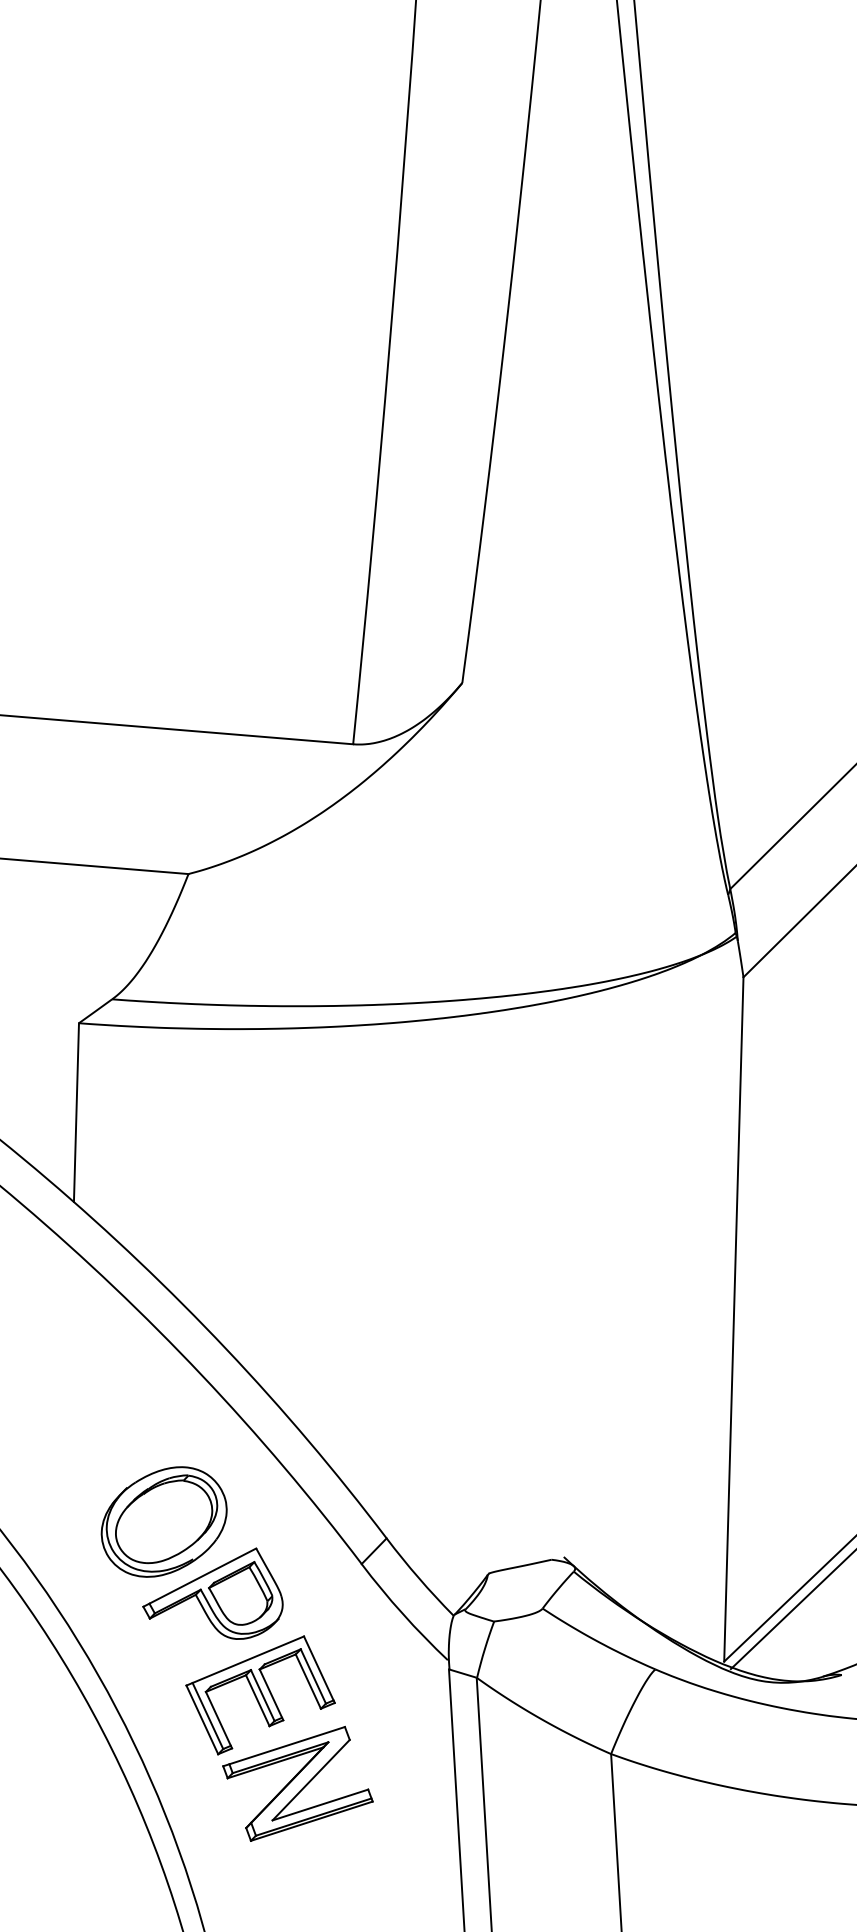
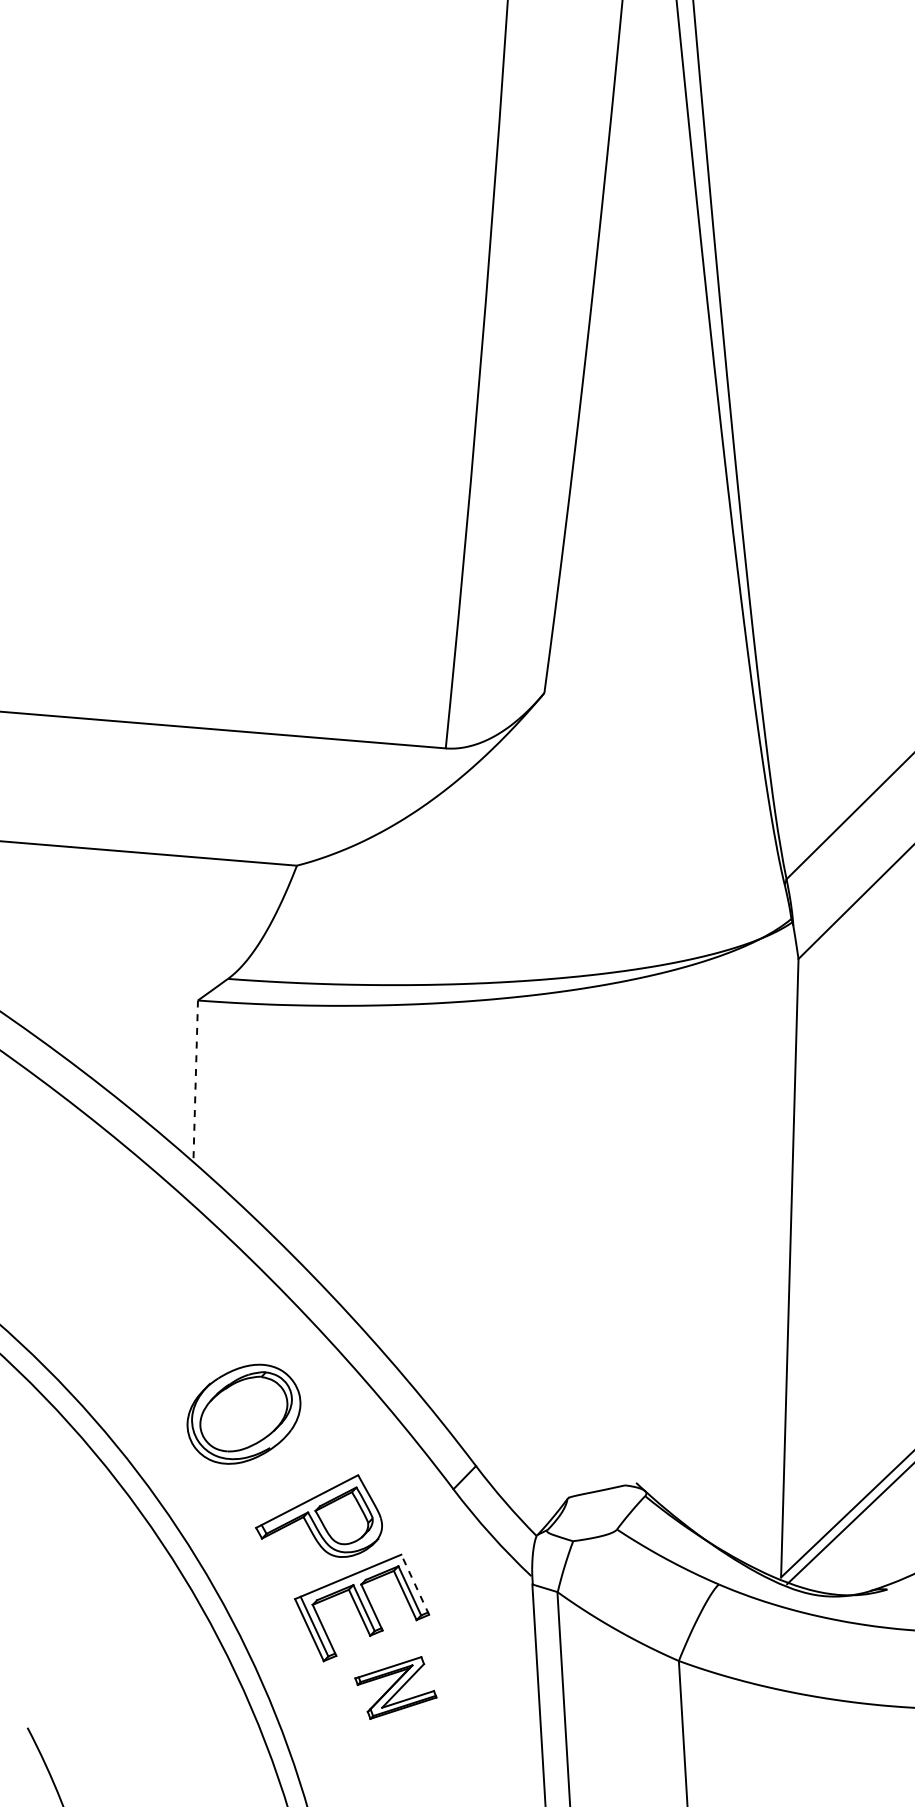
line: (76, 1112) -> (195, 1081), solid -> dashed
part: (163, 1521) -> (243, 1413), moved
line: (319, 1669) -> (415, 1584), solid -> dashed
part: (297, 1783) -> (395, 1687), size x0.6

